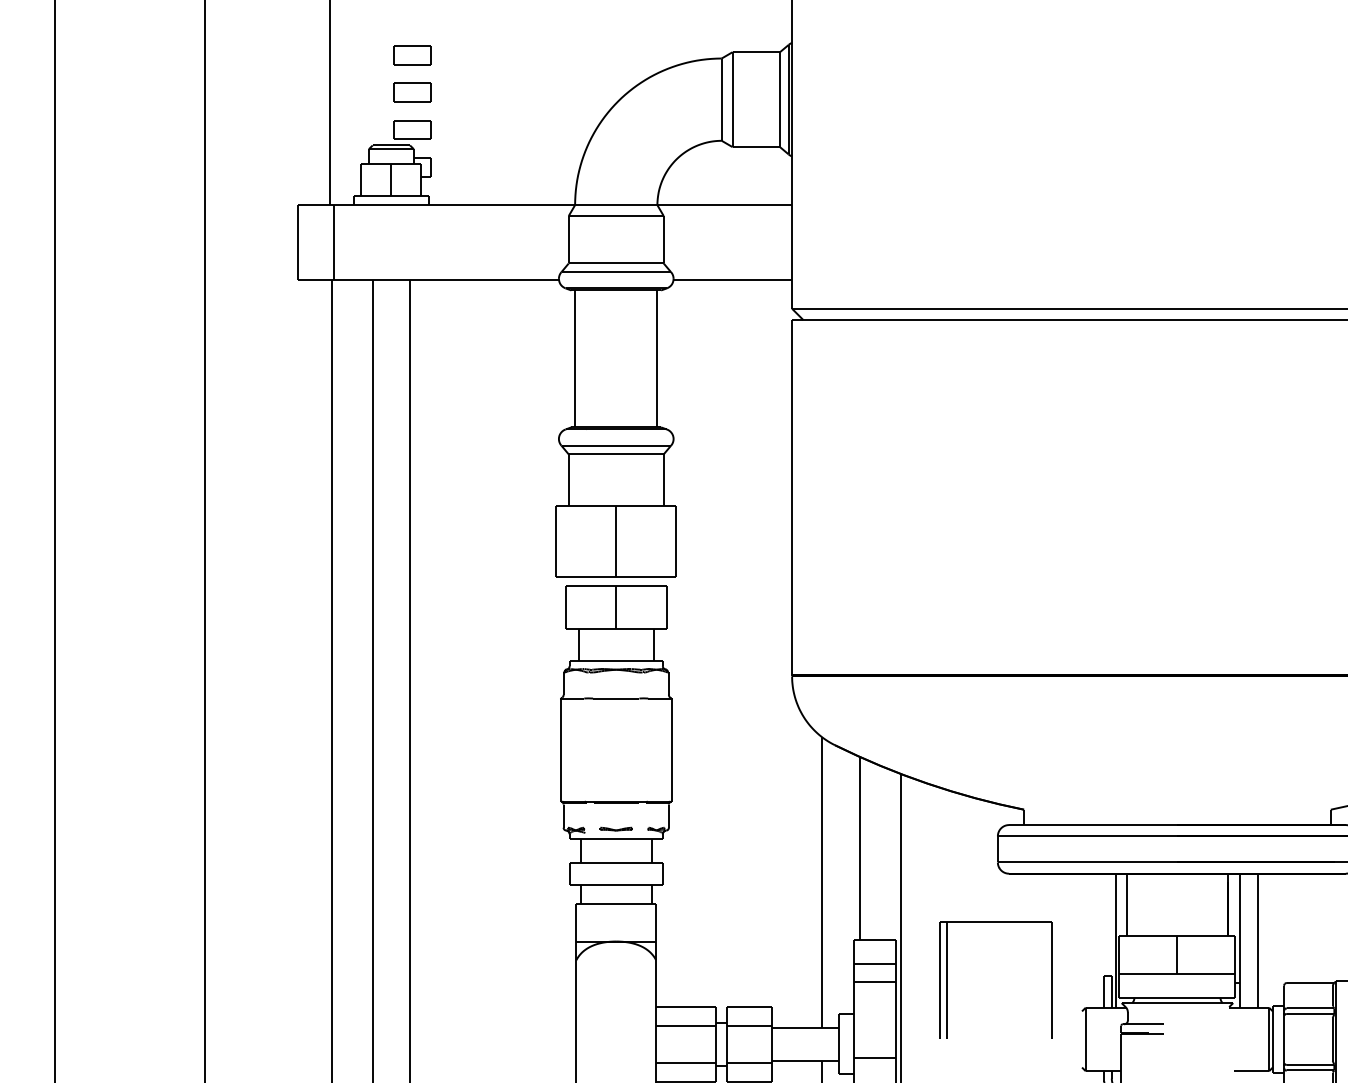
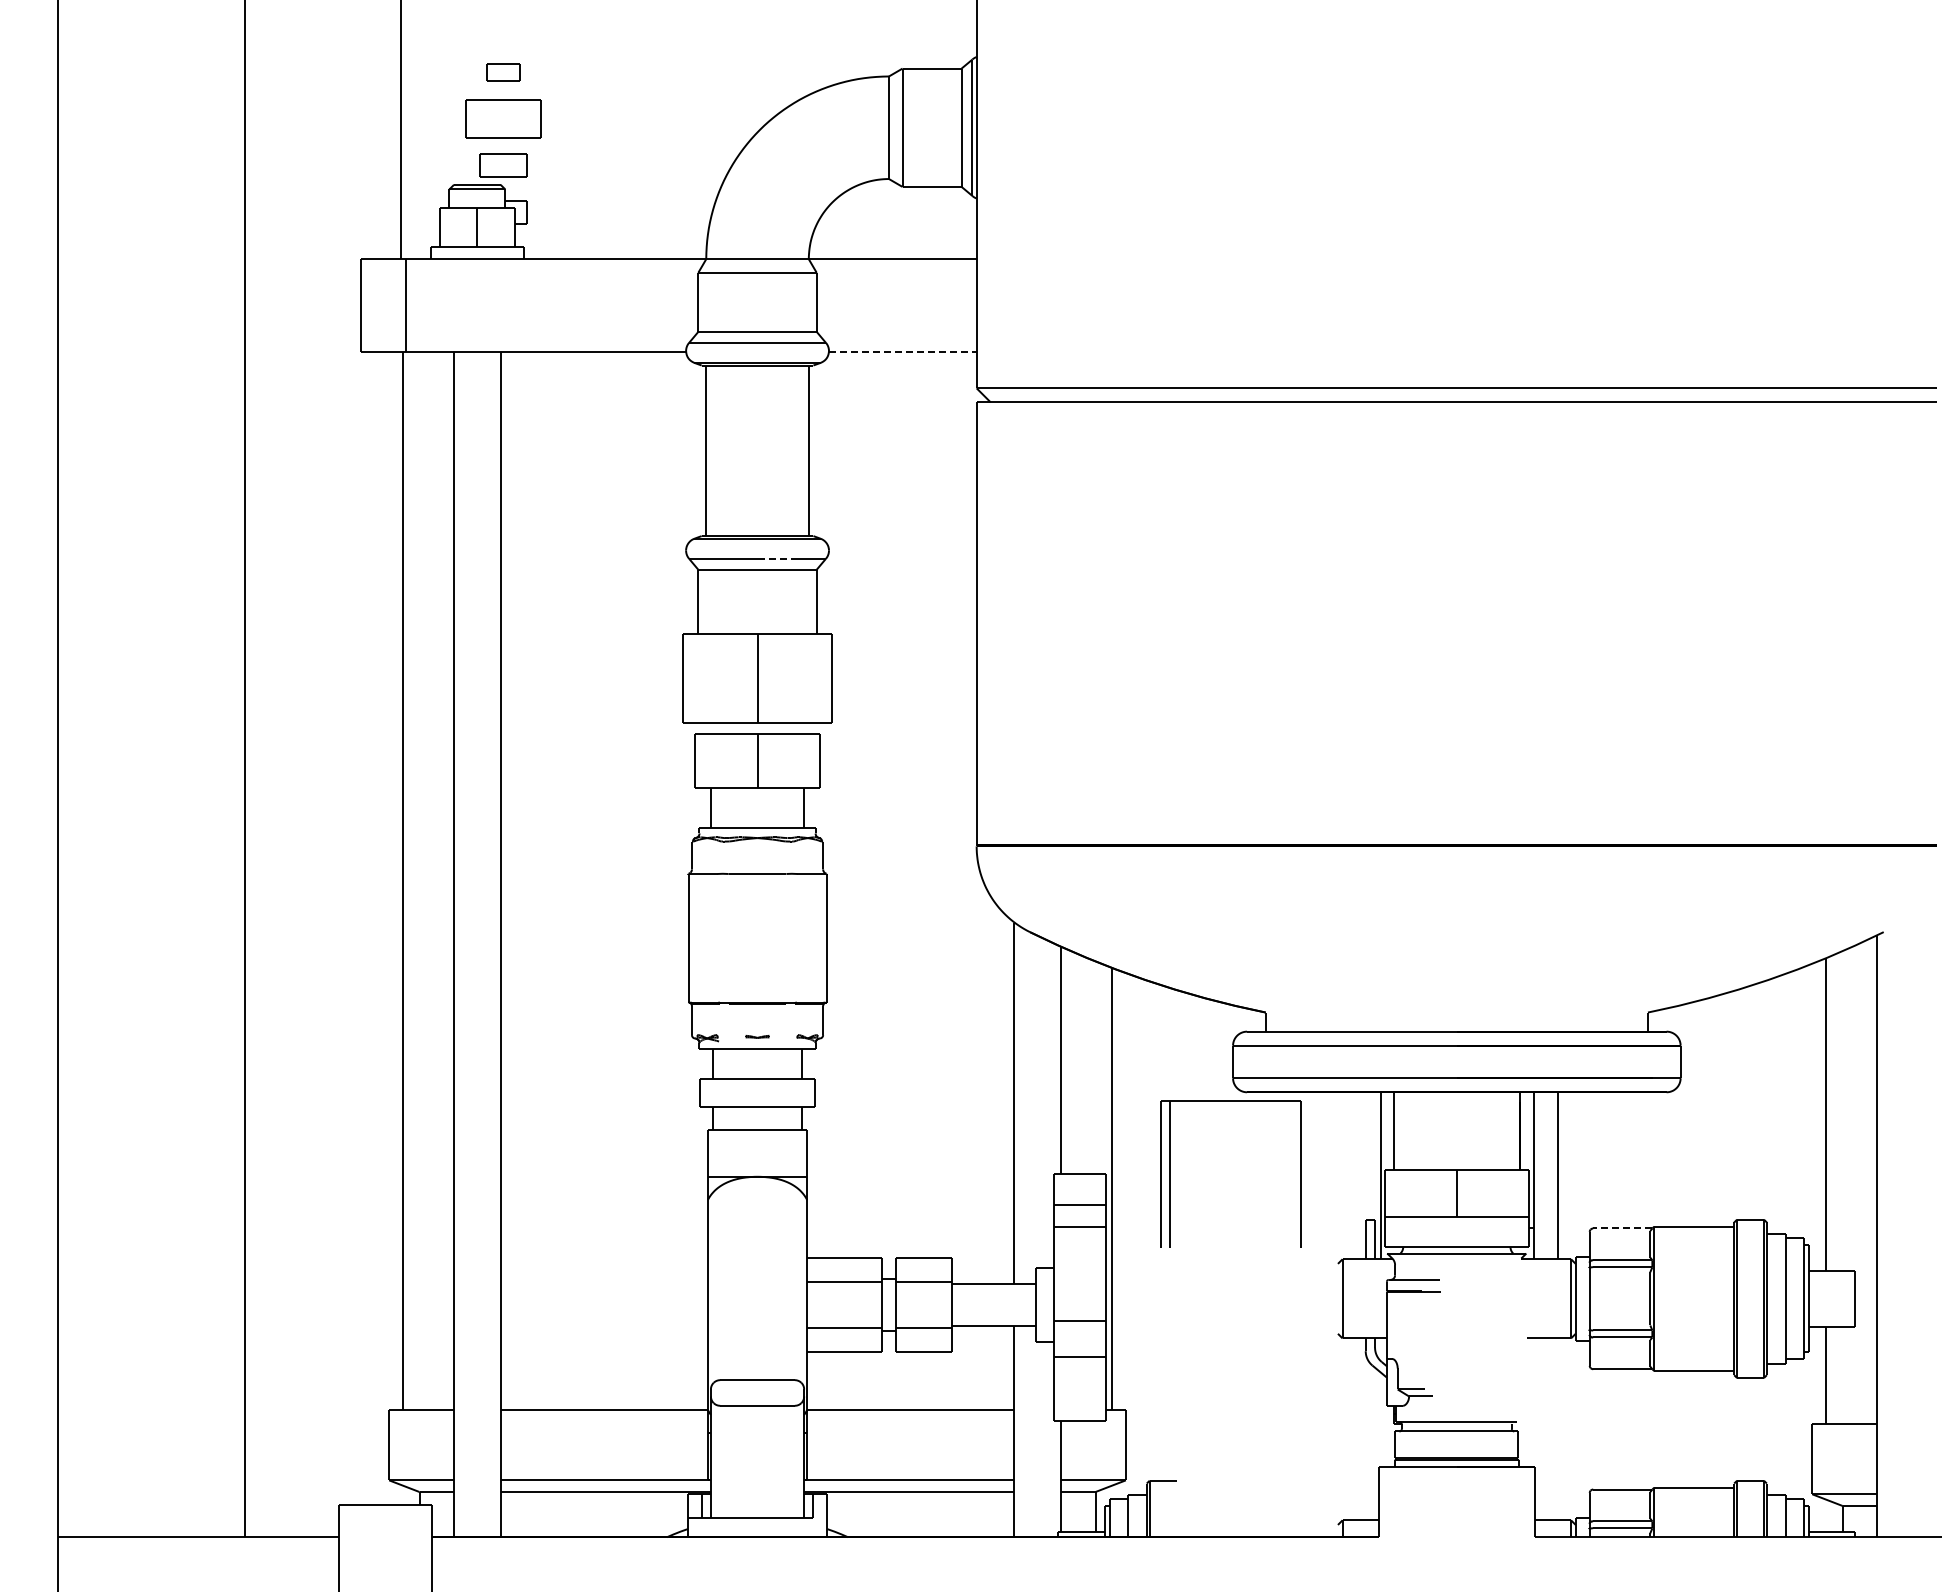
part: (412, 55) -> (503, 72), size x0.7
part: (412, 92) -> (503, 118), size x1.6
line: (732, 280) -> (902, 352), solid -> dashed
line: (632, 445) -> (777, 558), solid -> dashed
part: (616, 828) -> (757, 1036), size x0.6
part: (947, 979) -> (1170, 1173), moved
line: (1310, 983) -> (1622, 1228), solid -> dashed

